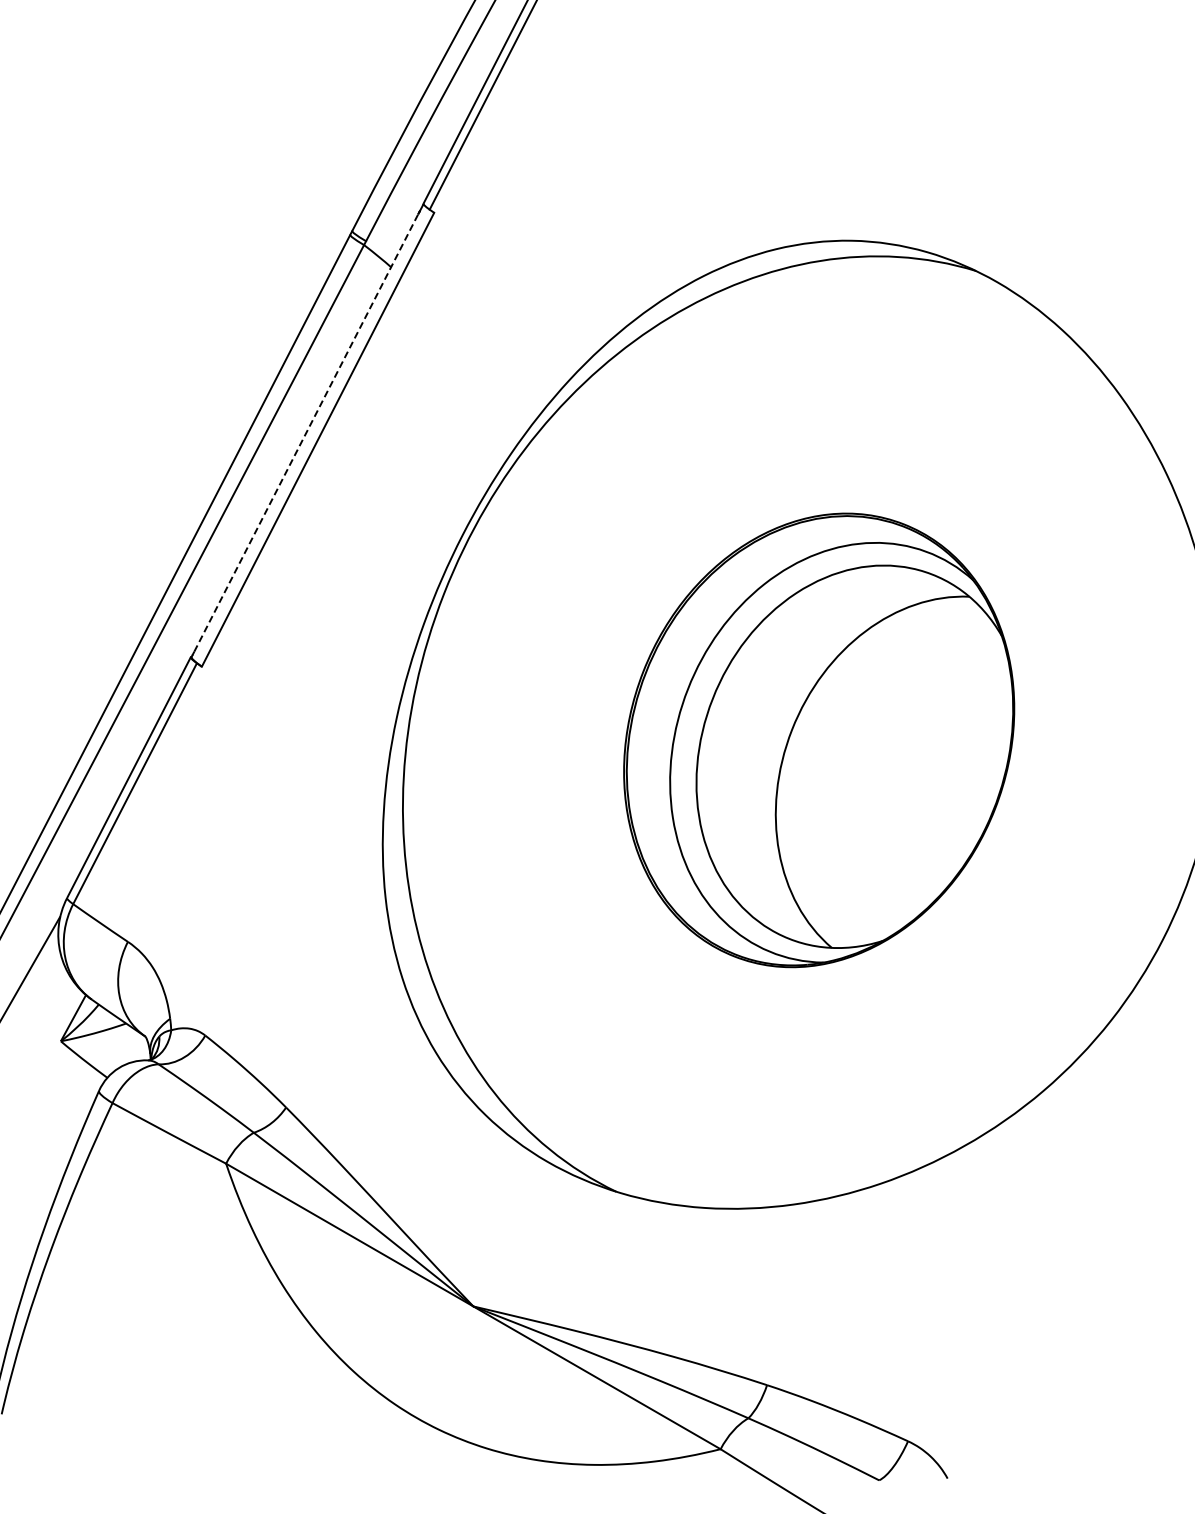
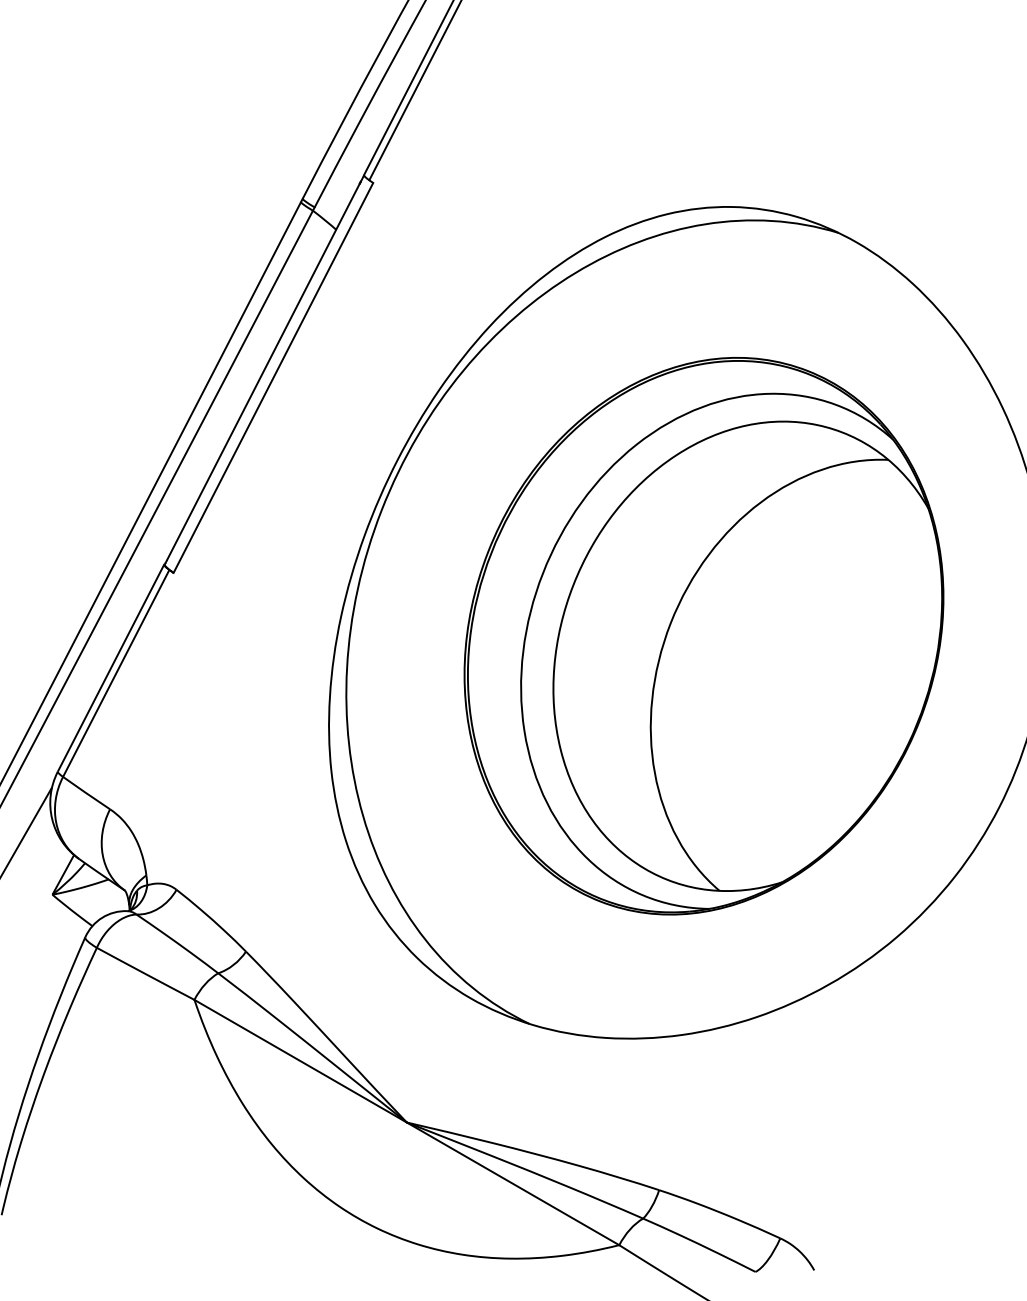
line: (306, 433) -> (263, 372), dashed -> solid
part: (818, 740) -> (703, 636), size x1.43

